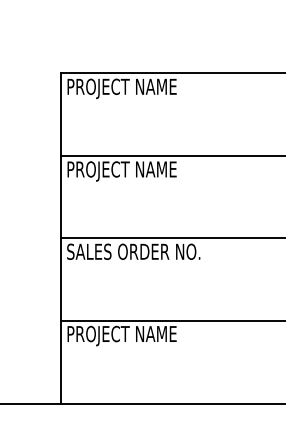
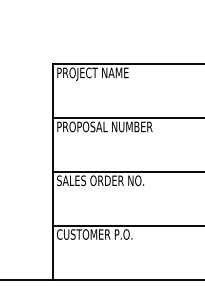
text: (155, 170) -> (114, 127), PROJECT NAME -> PROPOSAL NUMBER
text: (124, 335) -> (94, 235), PROJECT NAME -> CUSTOMER P.O.

